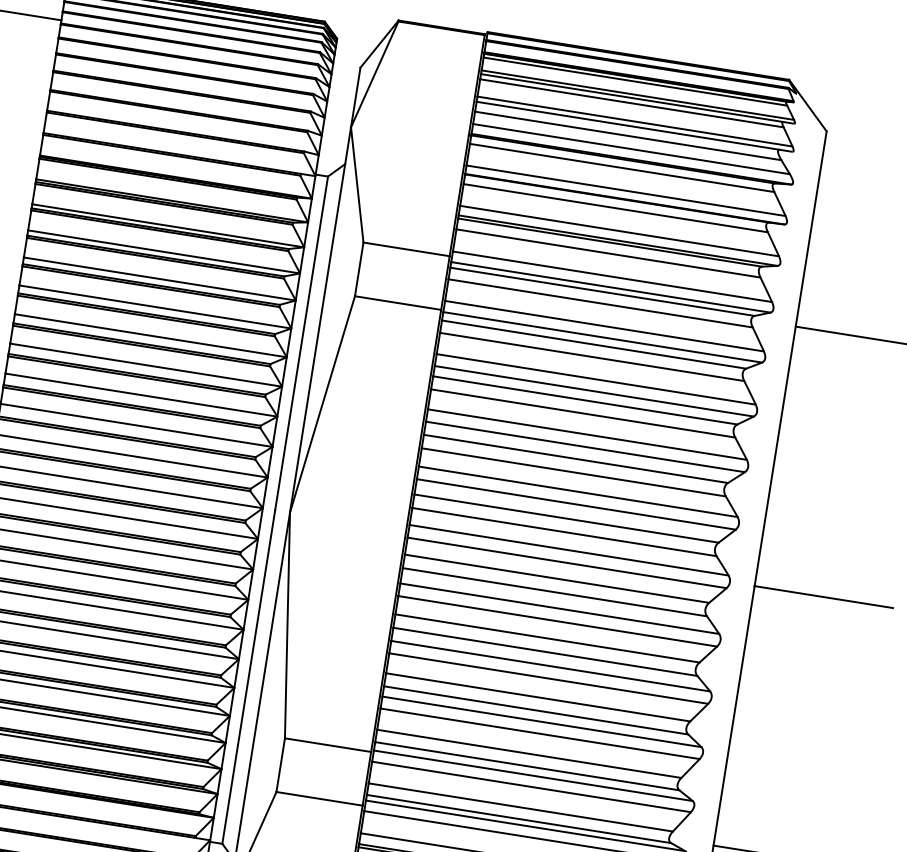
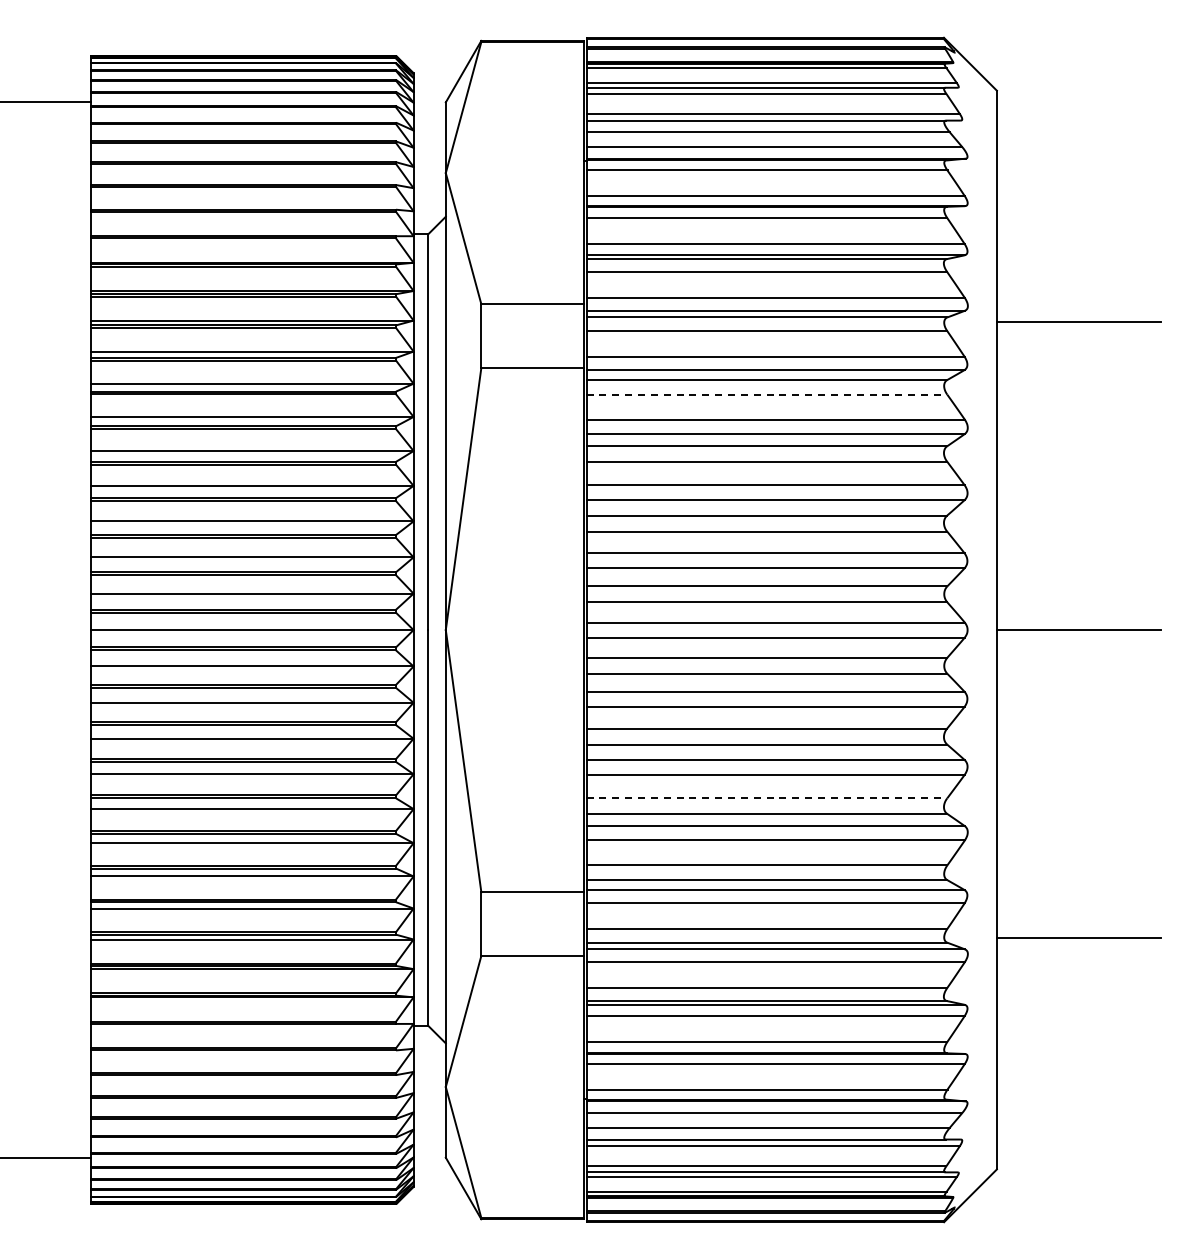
line: (592, 356) -> (767, 394), solid -> dashed
line: (538, 697) -> (767, 798), solid -> dashed

